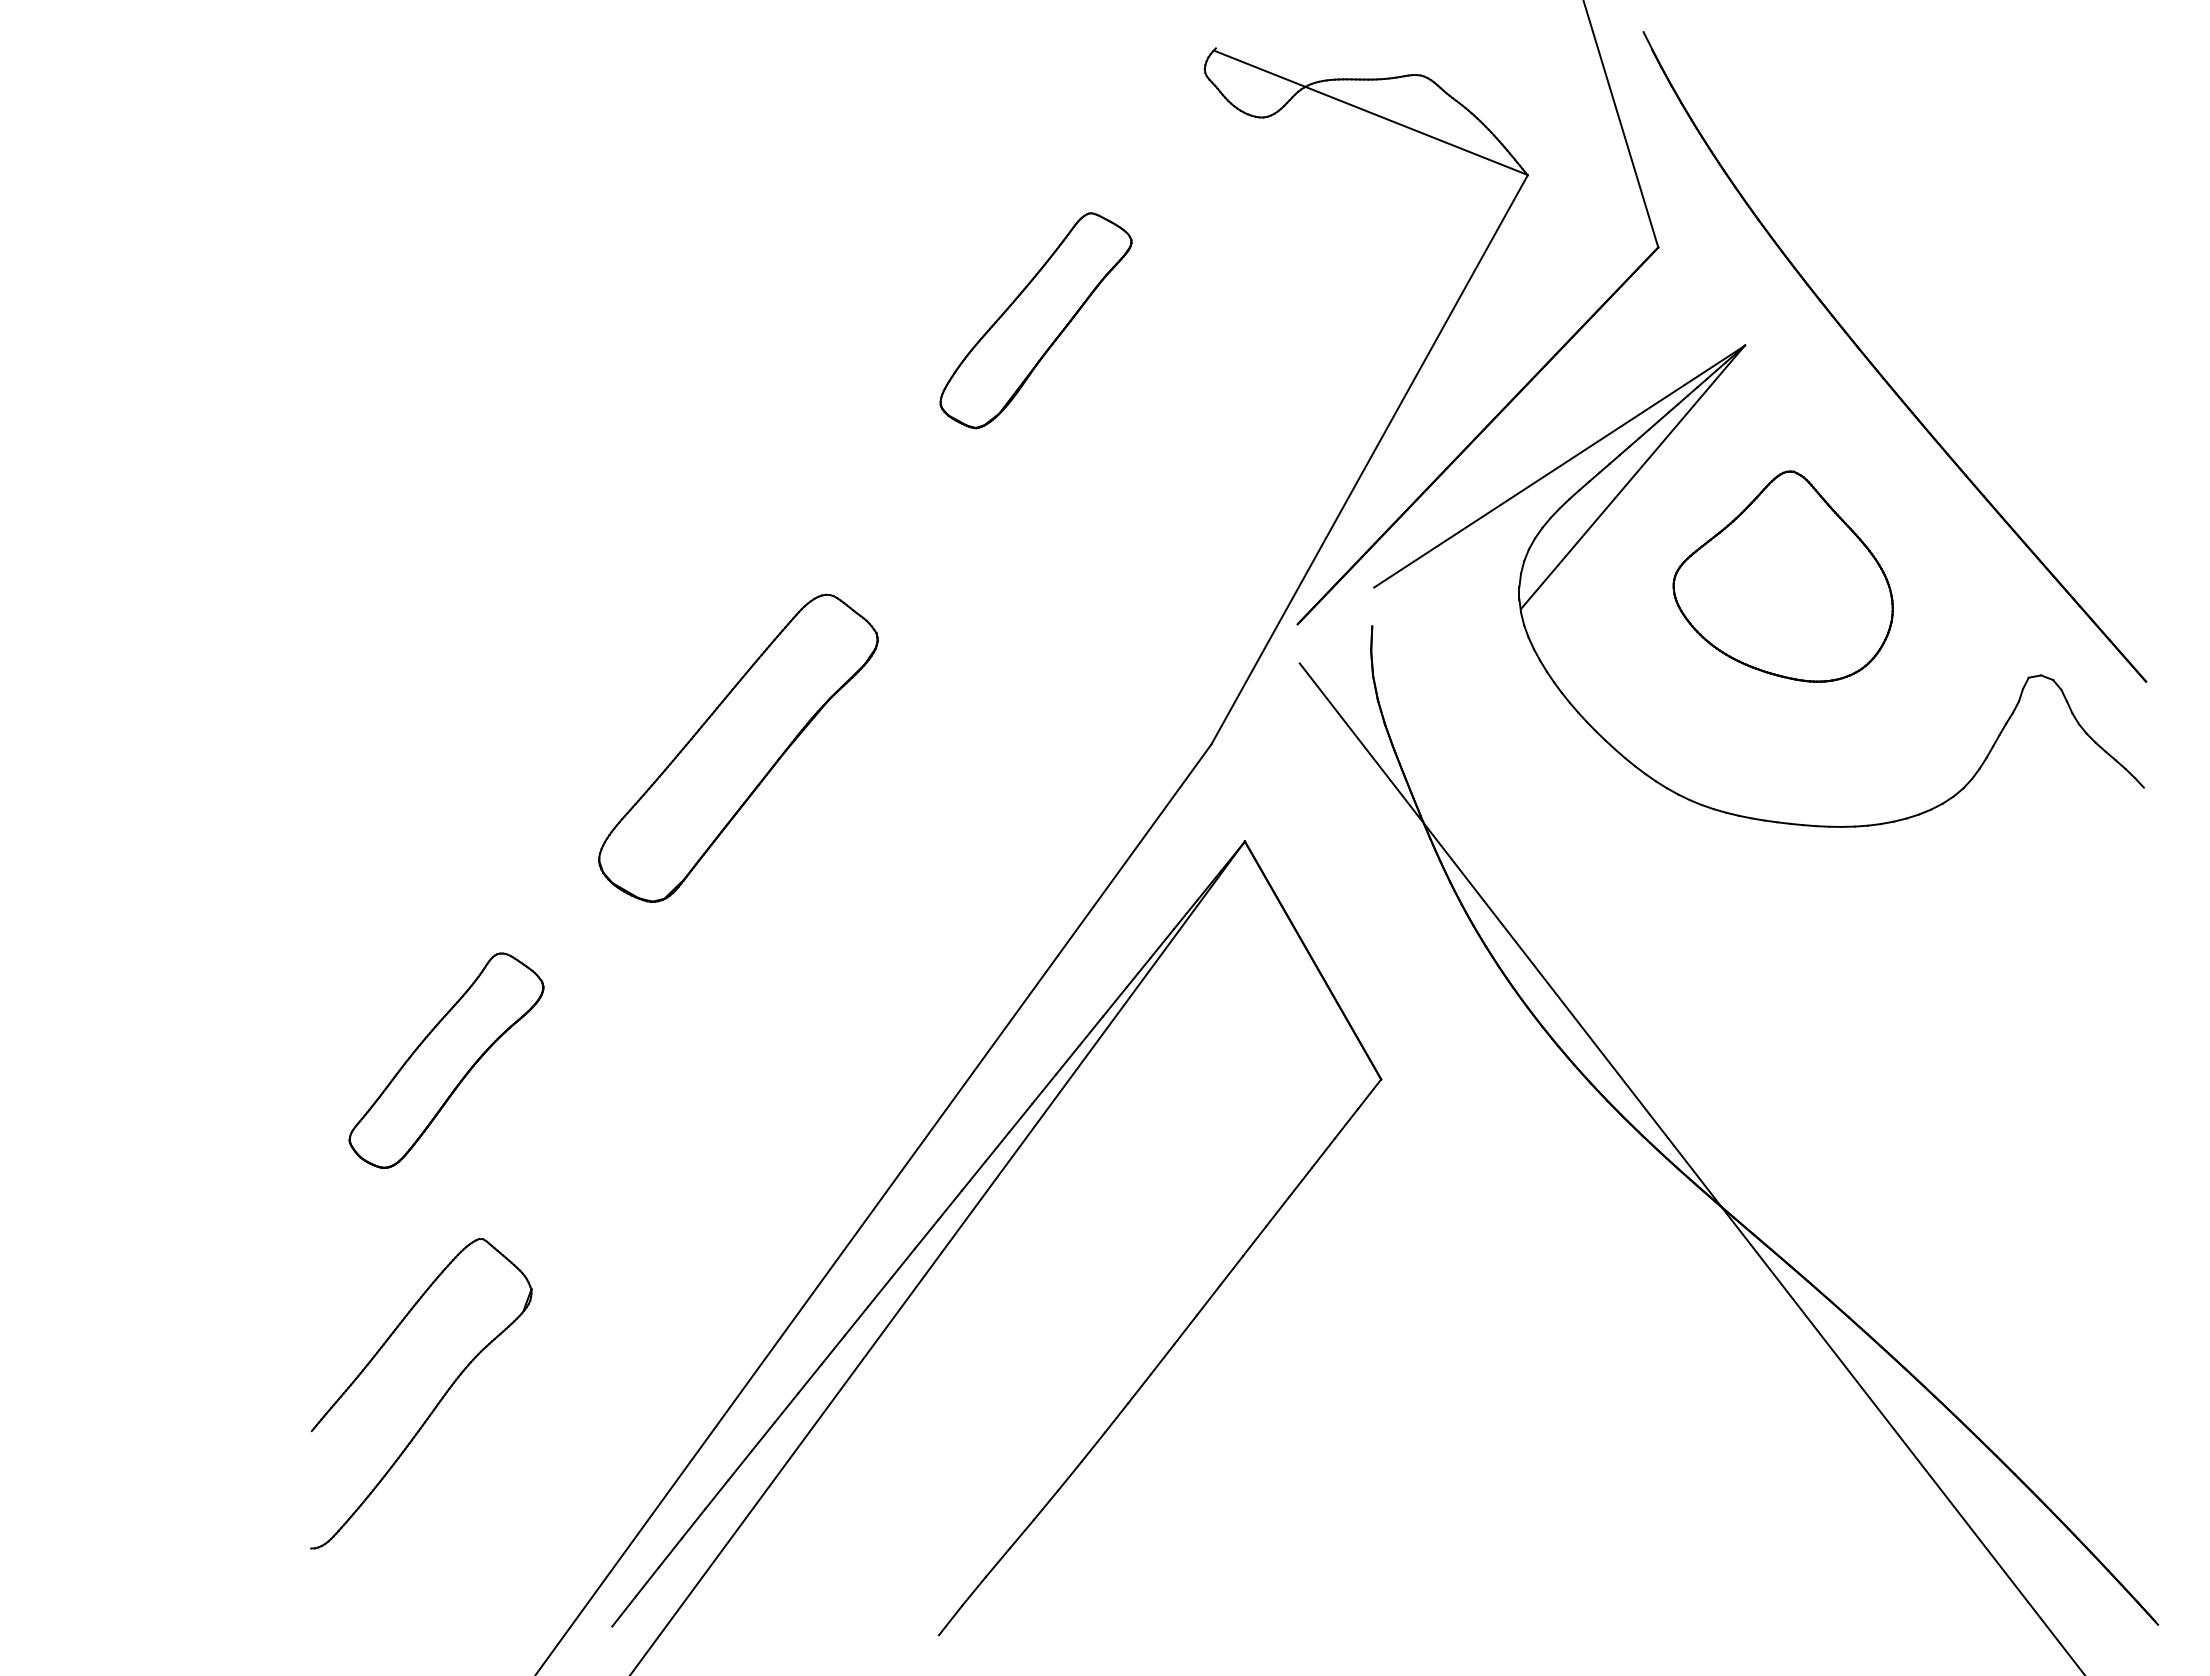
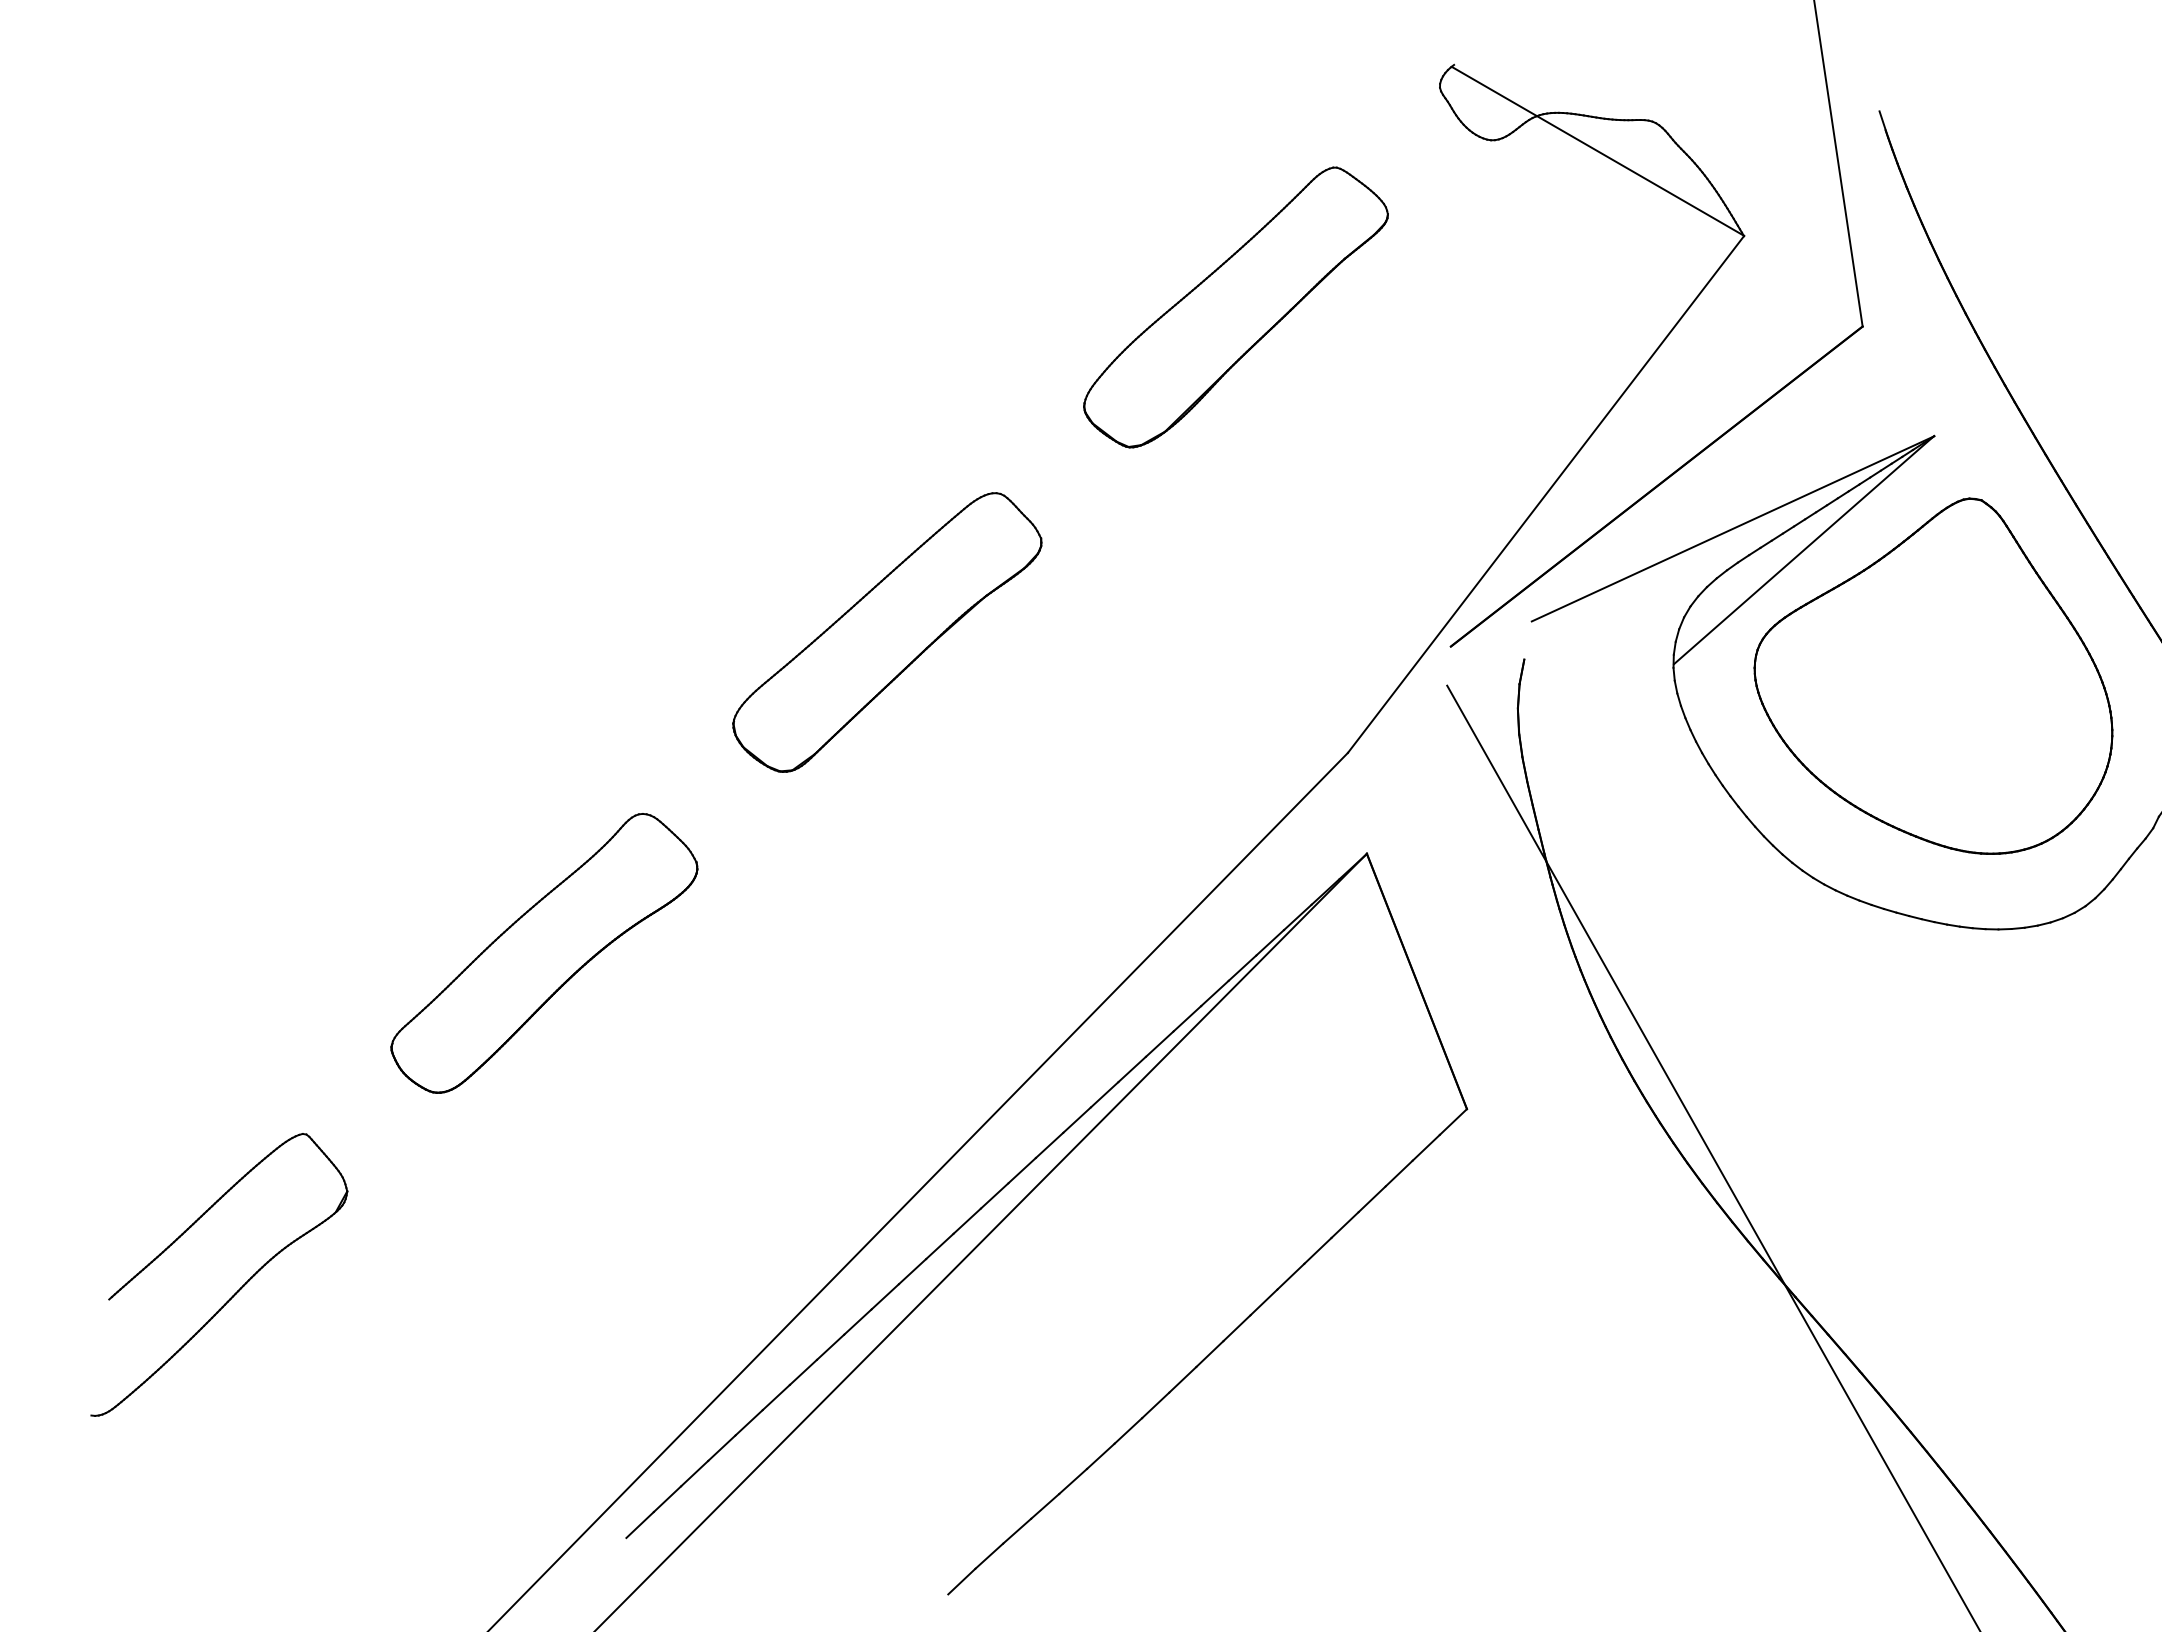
part: (1035, 320) -> (1235, 307), size x1.43
part: (1782, 576) -> (1937, 670), size x1.67
part: (738, 747) -> (887, 631), moved
part: (446, 1060) -> (545, 953), size x1.43
part: (435, 1405) -> (235, 1292), moved

